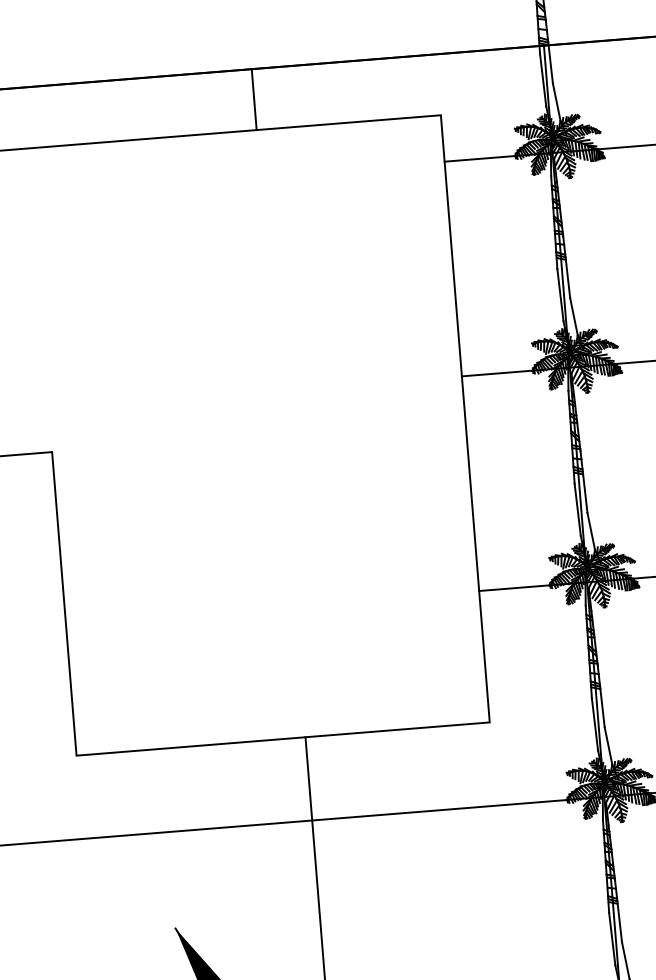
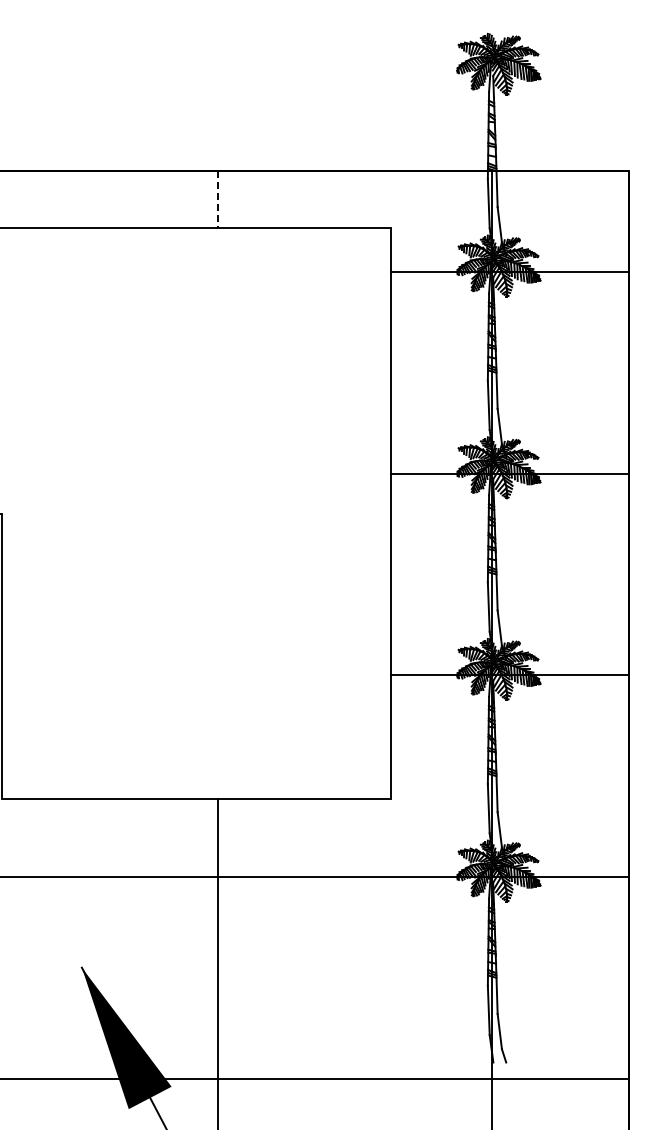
line: (254, 99) -> (217, 199), solid -> dashed

